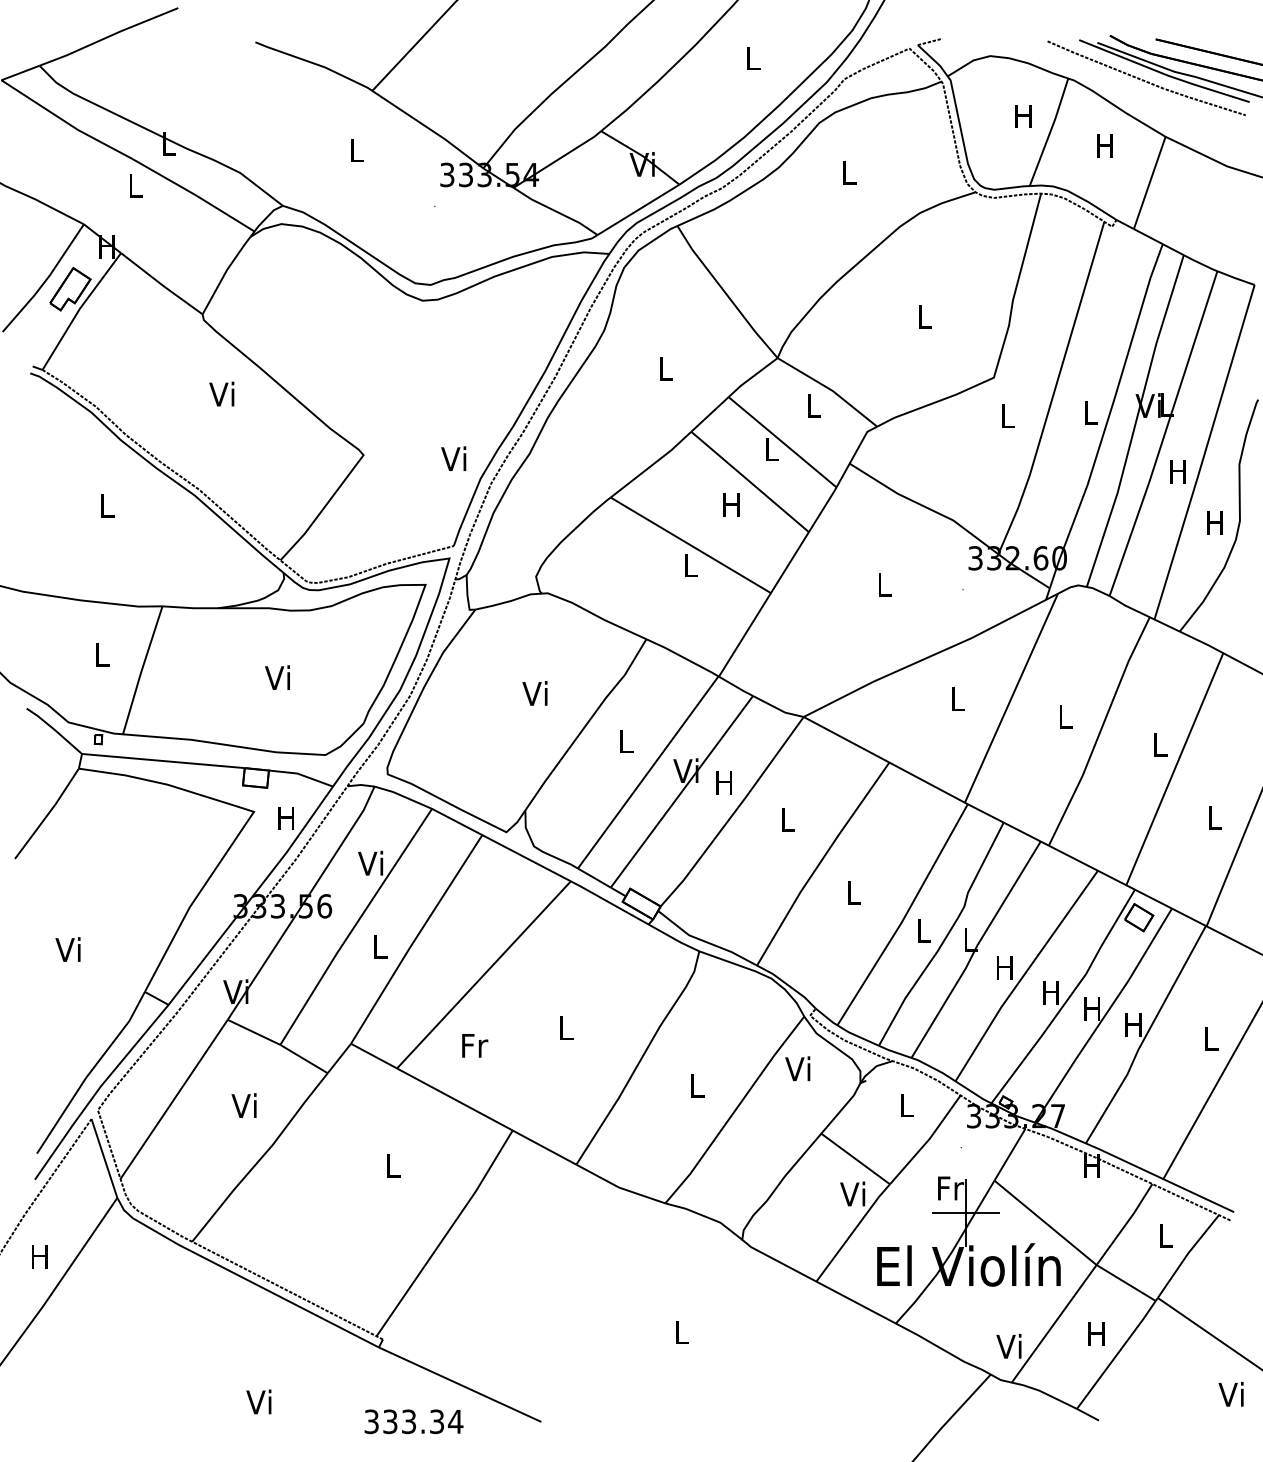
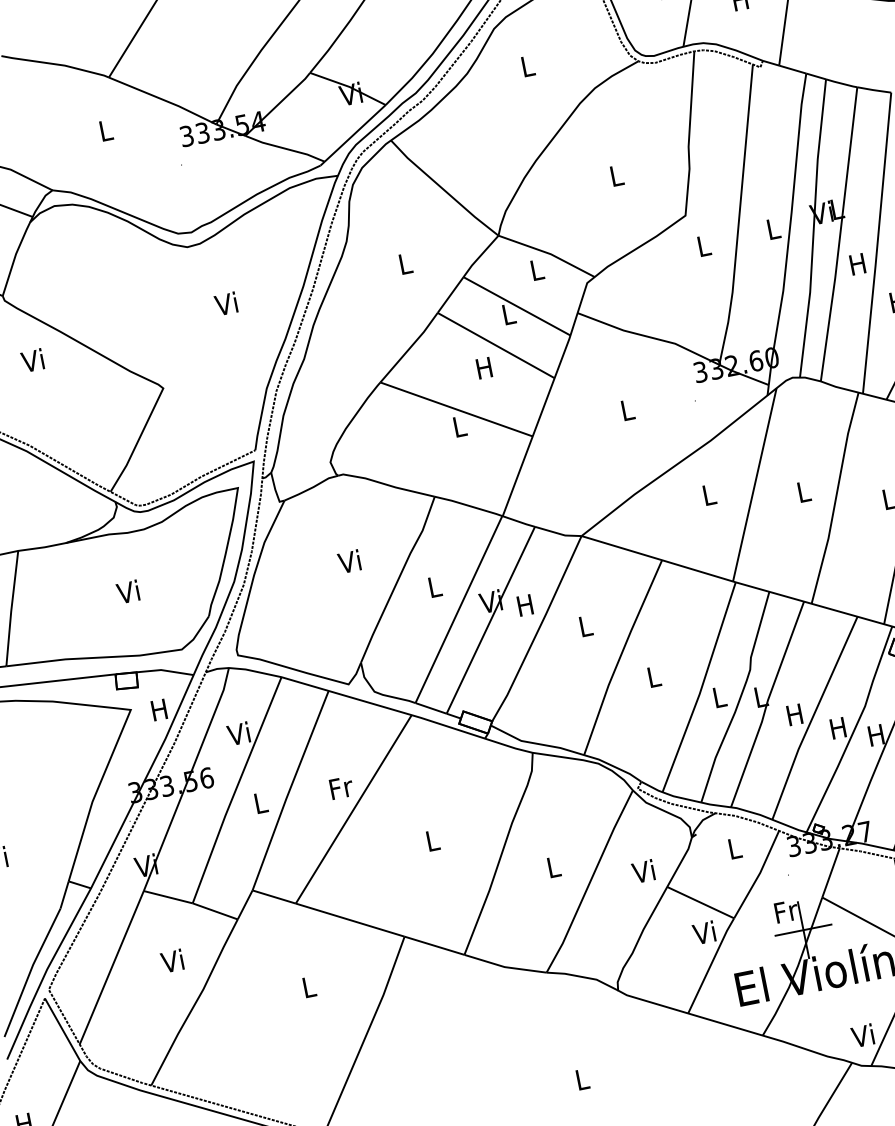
text: (453, 458) -> (225, 303), moved
text: (475, 1045) -> (341, 787), moved
text: (797, 1068) -> (643, 871), moved

